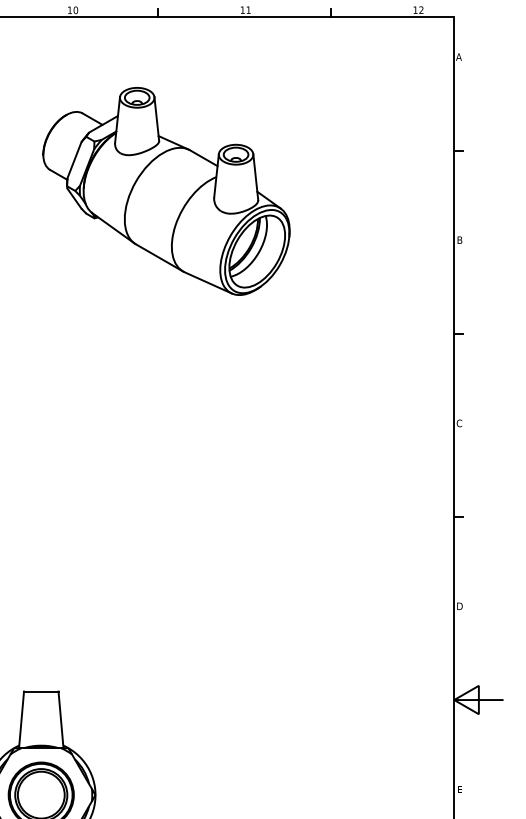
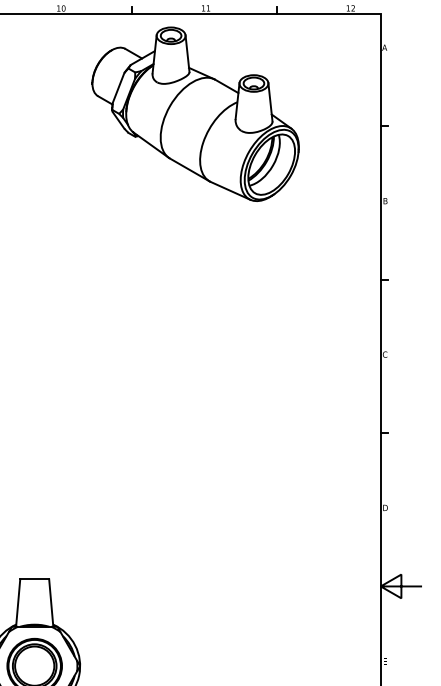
part: (166, 190) -> (195, 113), moved

